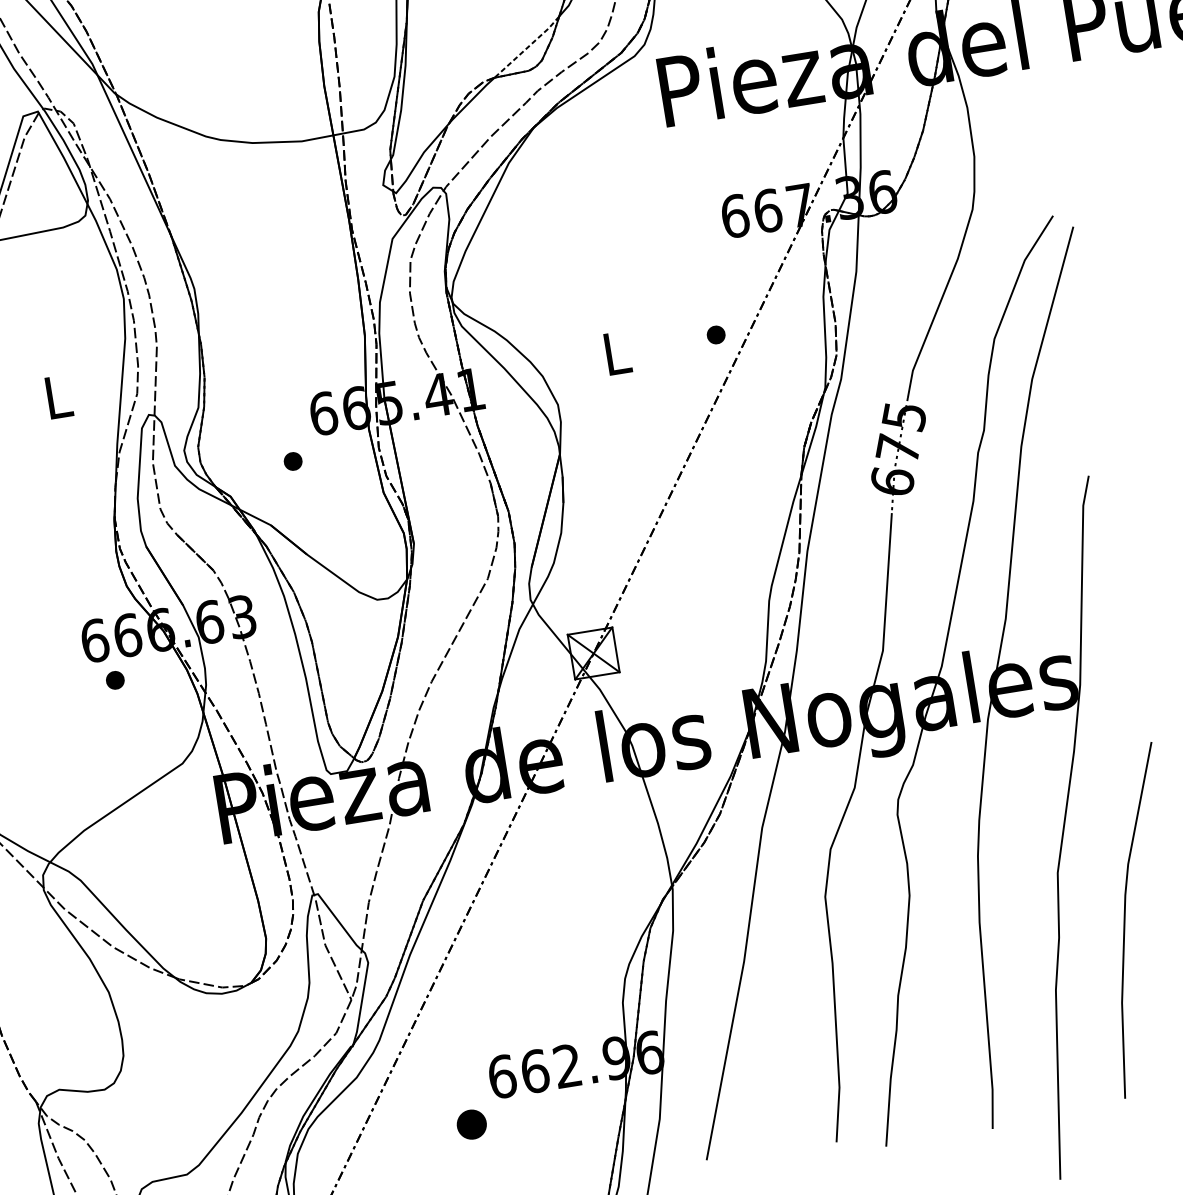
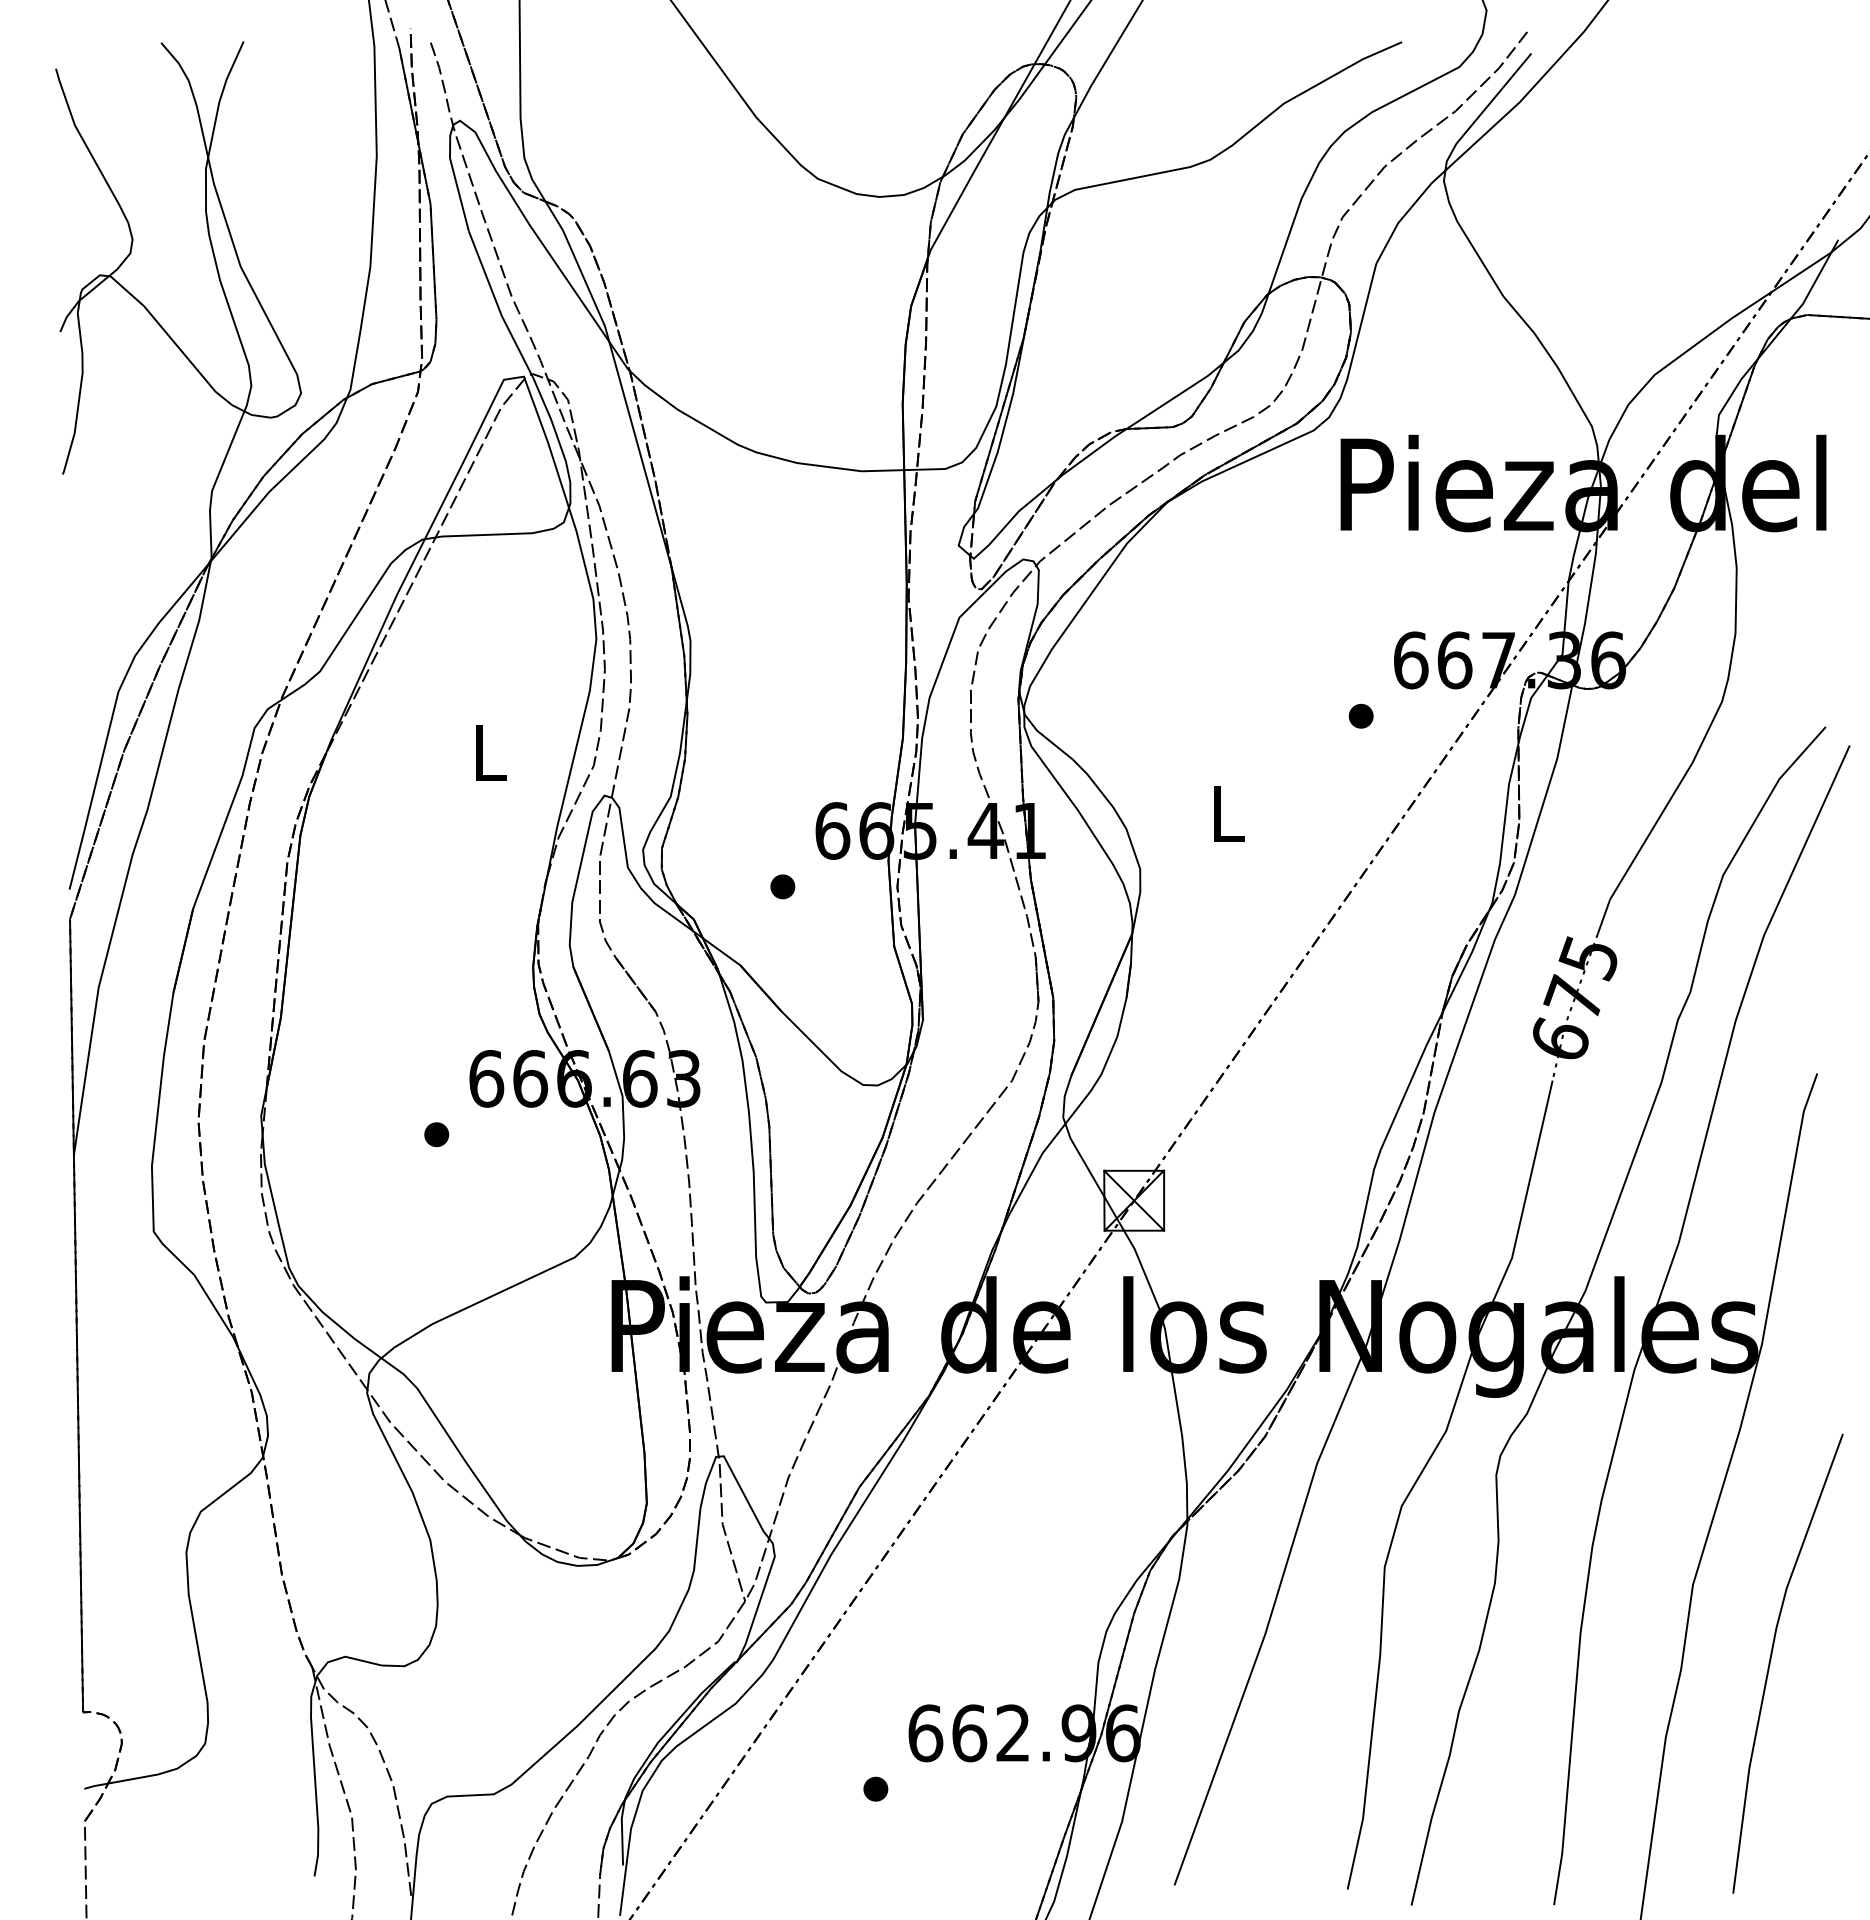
line: (527, 47) -> (1176, 396), dashed -> solid
part: (715, 334) -> (1360, 715), moved
part: (115, 680) -> (436, 1134), moved
part: (471, 1124) -> (875, 1788), size x0.62

